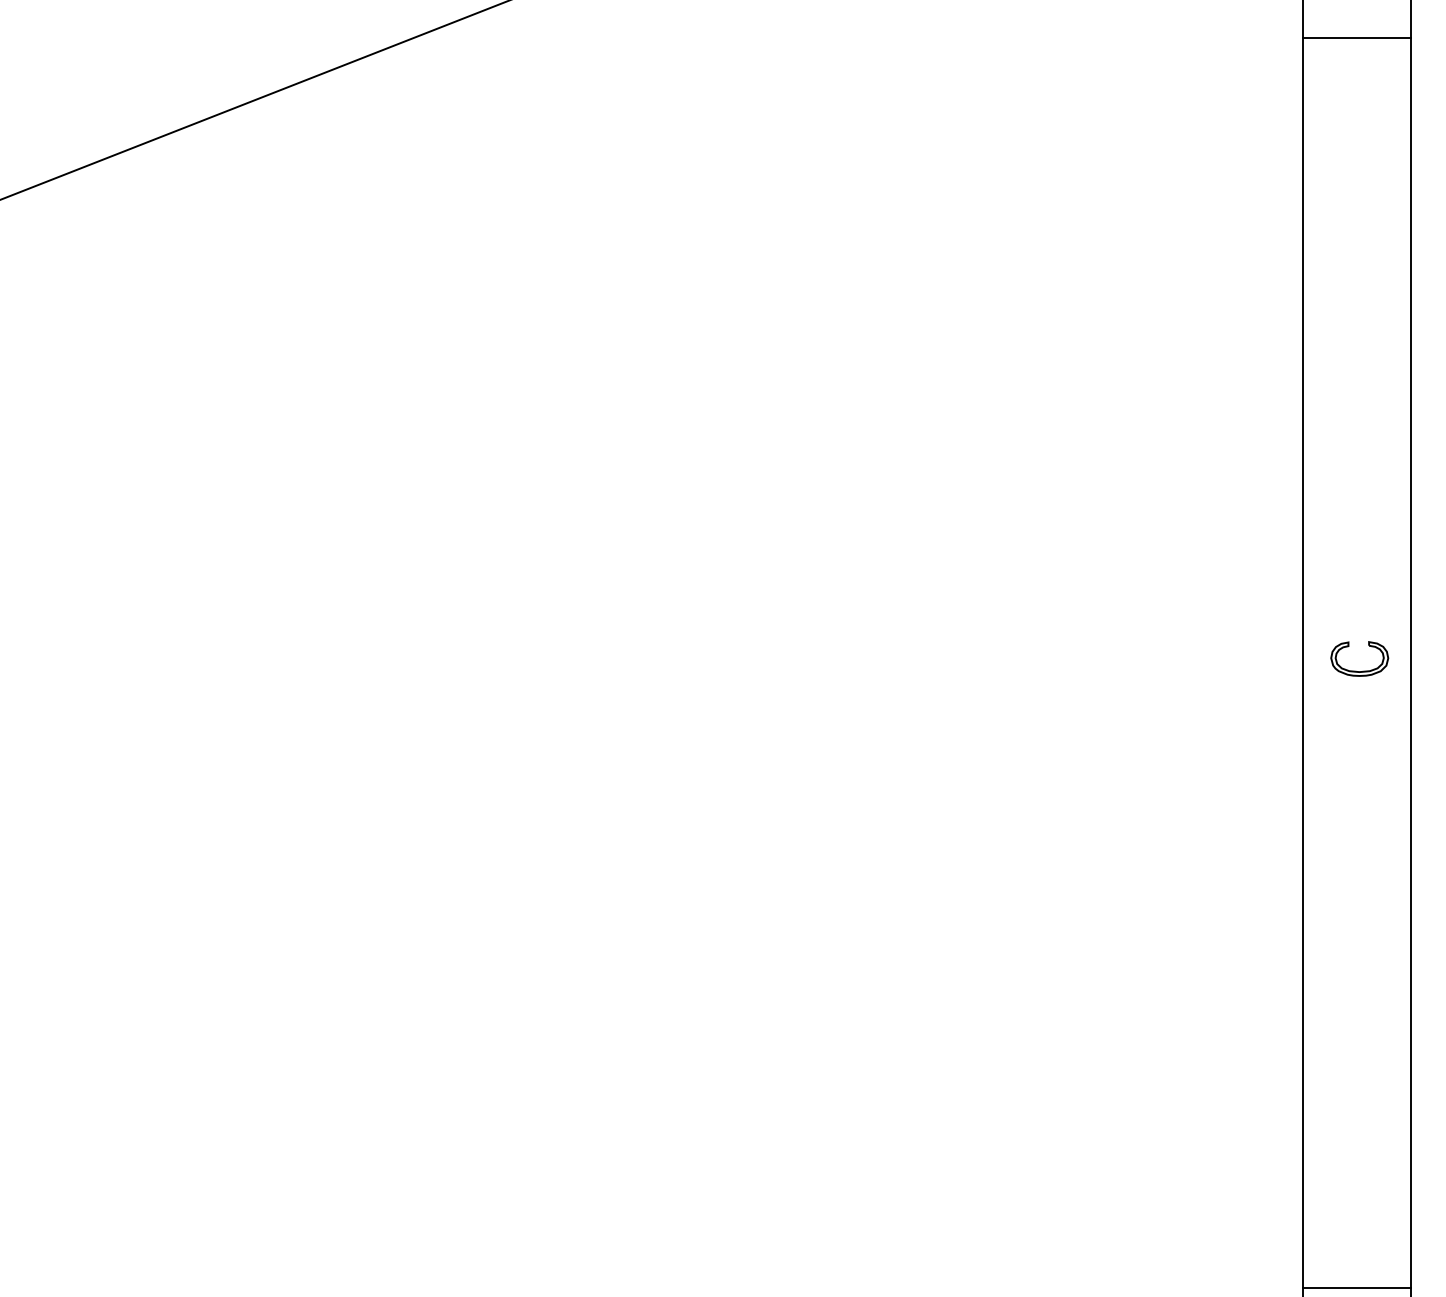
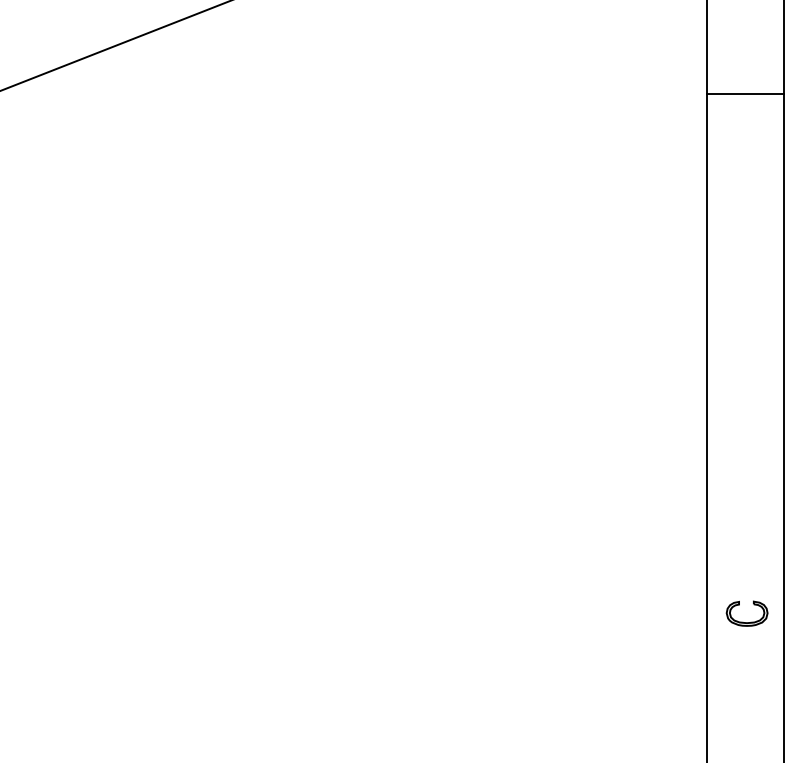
line: (1357, 38) -> (745, 93), moved
part: (1356, 670) -> (744, 622), moved

